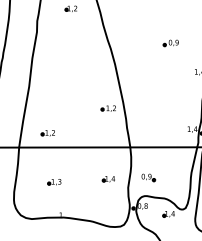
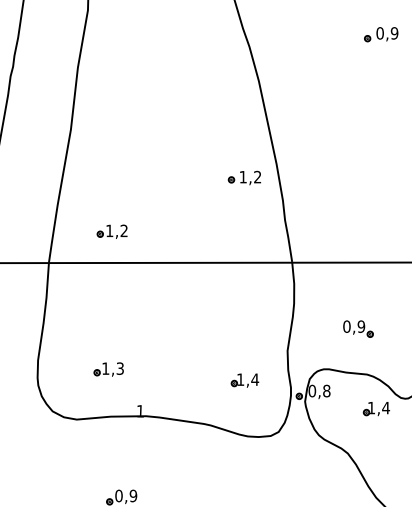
part: (148, 177) -> (358, 328), moved
part: (107, 179) -> (242, 381), moved
part: (54, 182) -> (108, 370), moved

